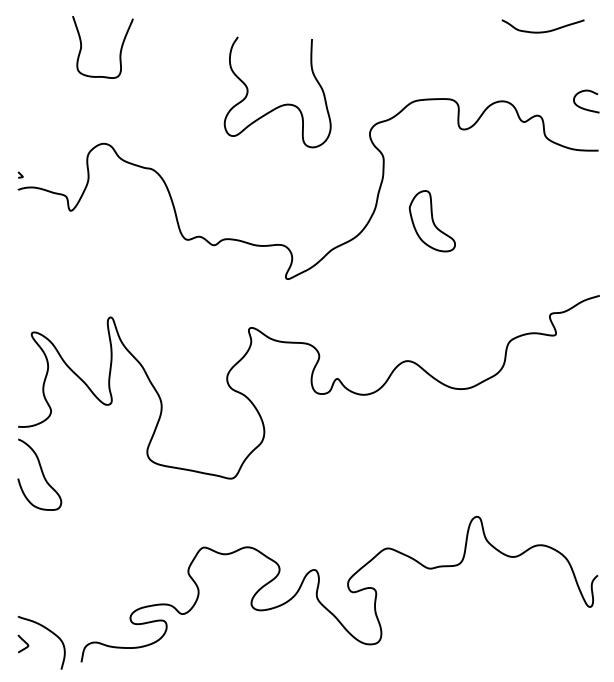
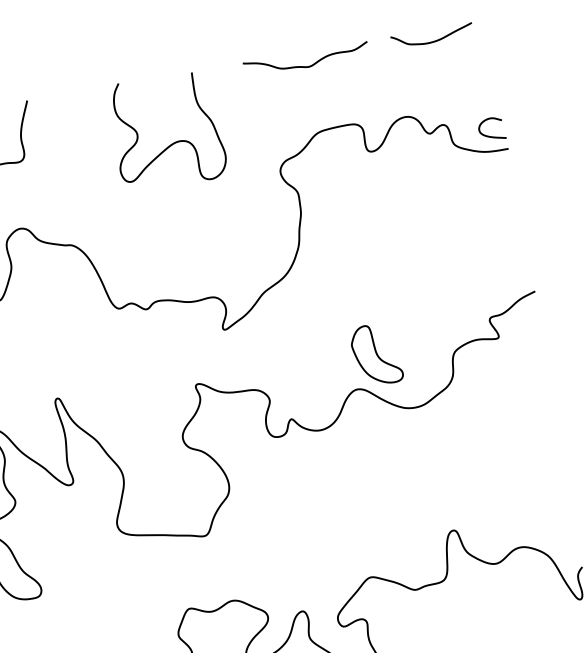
curve: (413, 33) -> (305, 65), added
curve: (282, 104) -> (174, 142), moved
curve: (583, 107) -> (489, 135), moved
part: (431, 221) -> (375, 355), moved

